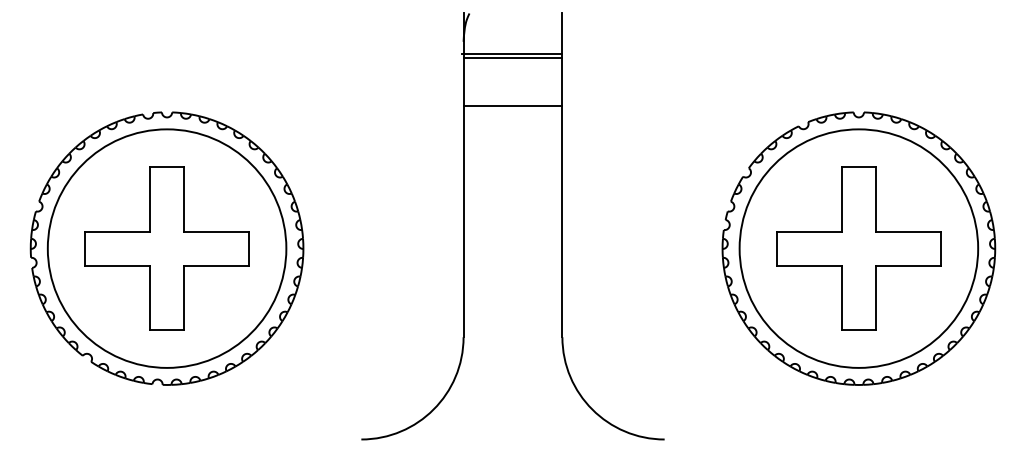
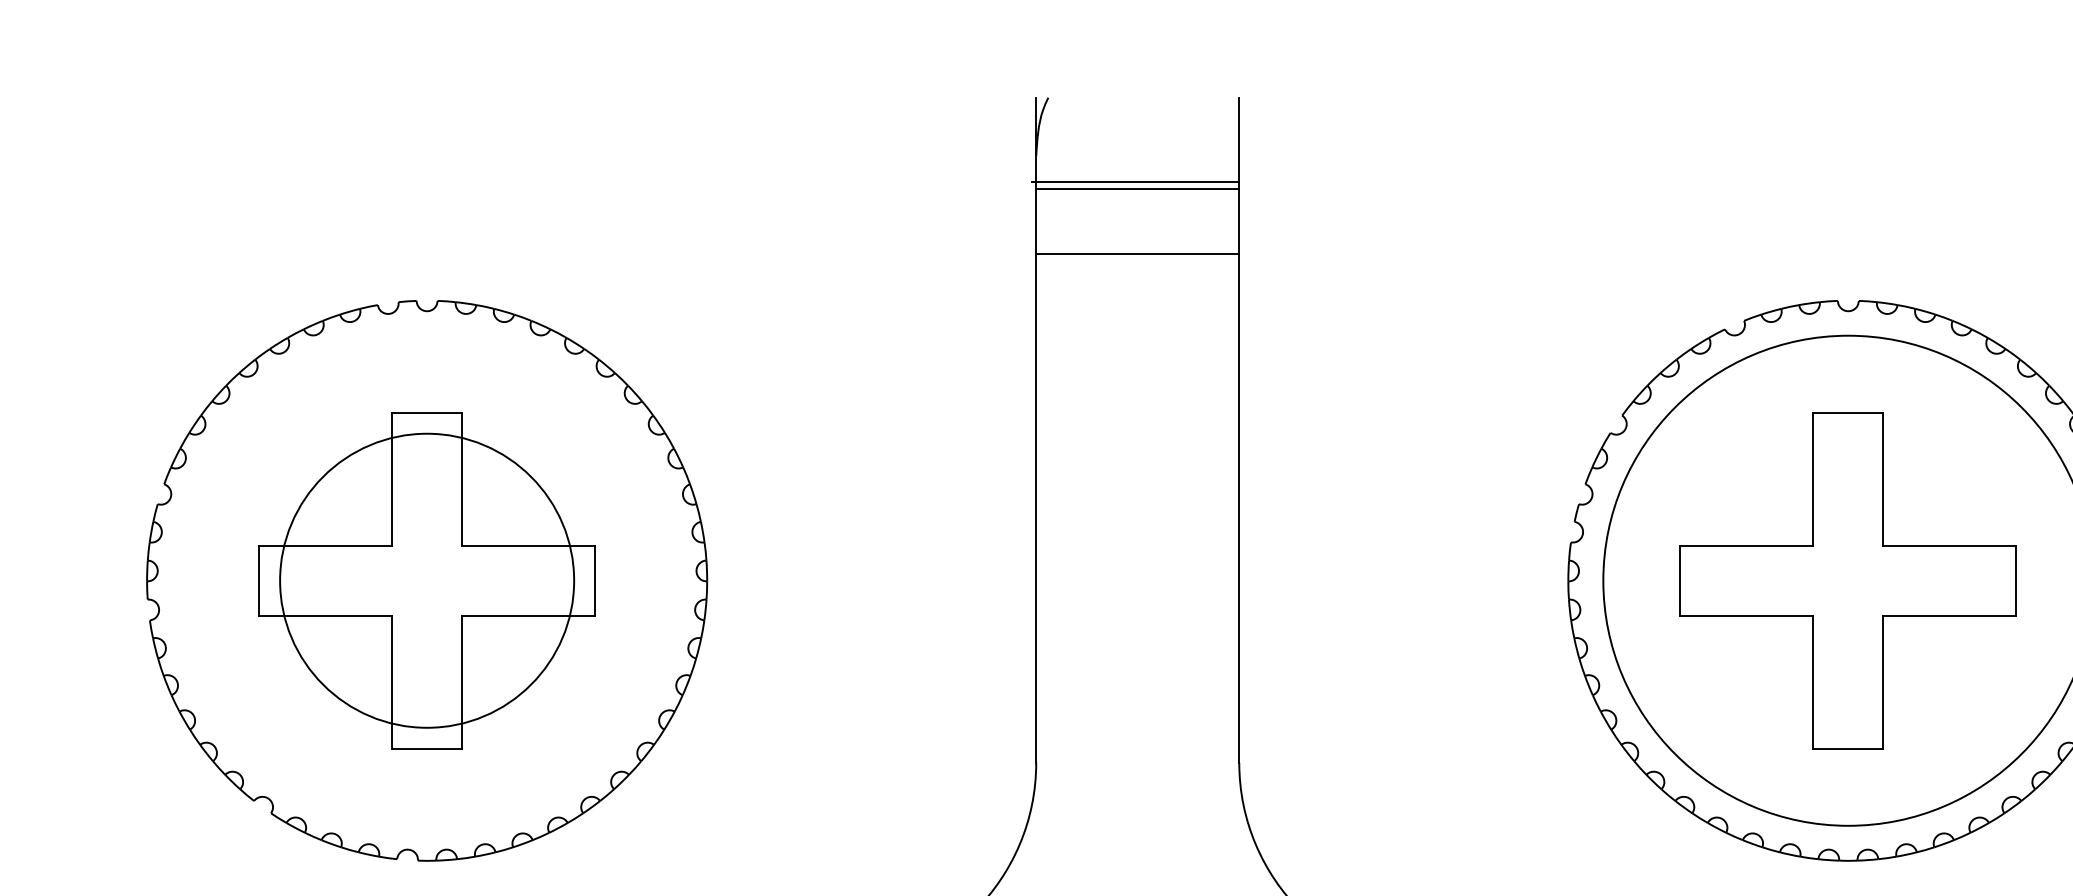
line: (512, 105) -> (1136, 253), moved
circle: (166, 248) -> (425, 580), size x0.6

